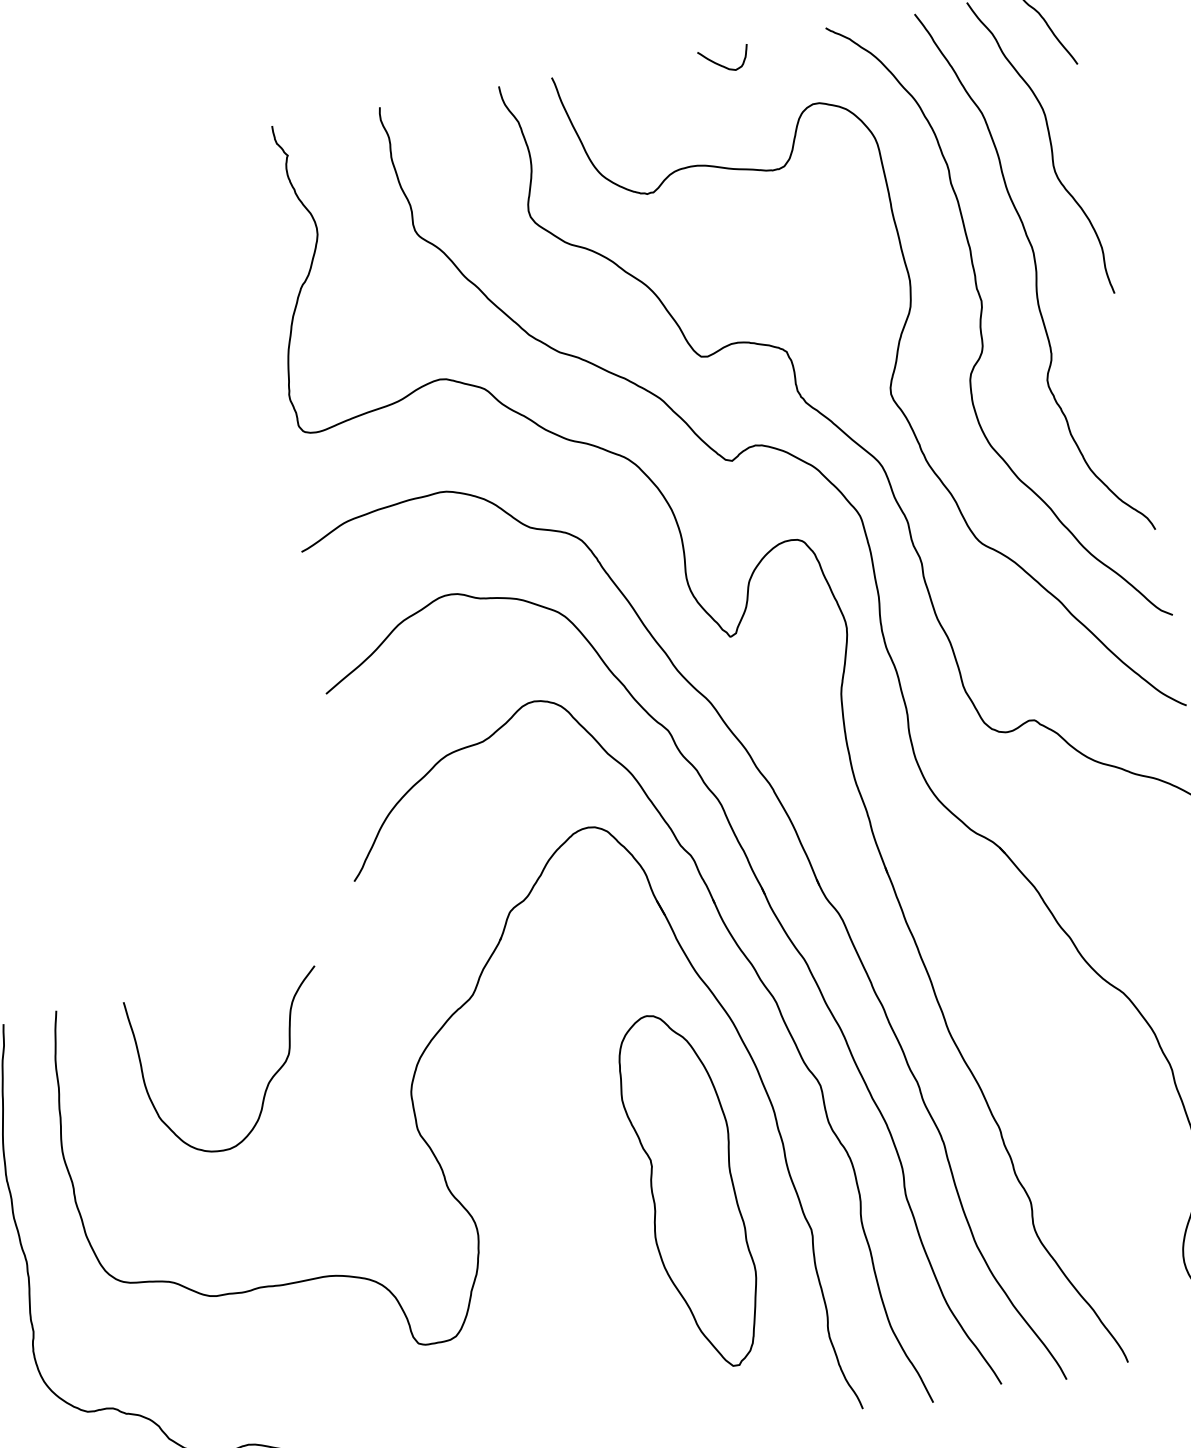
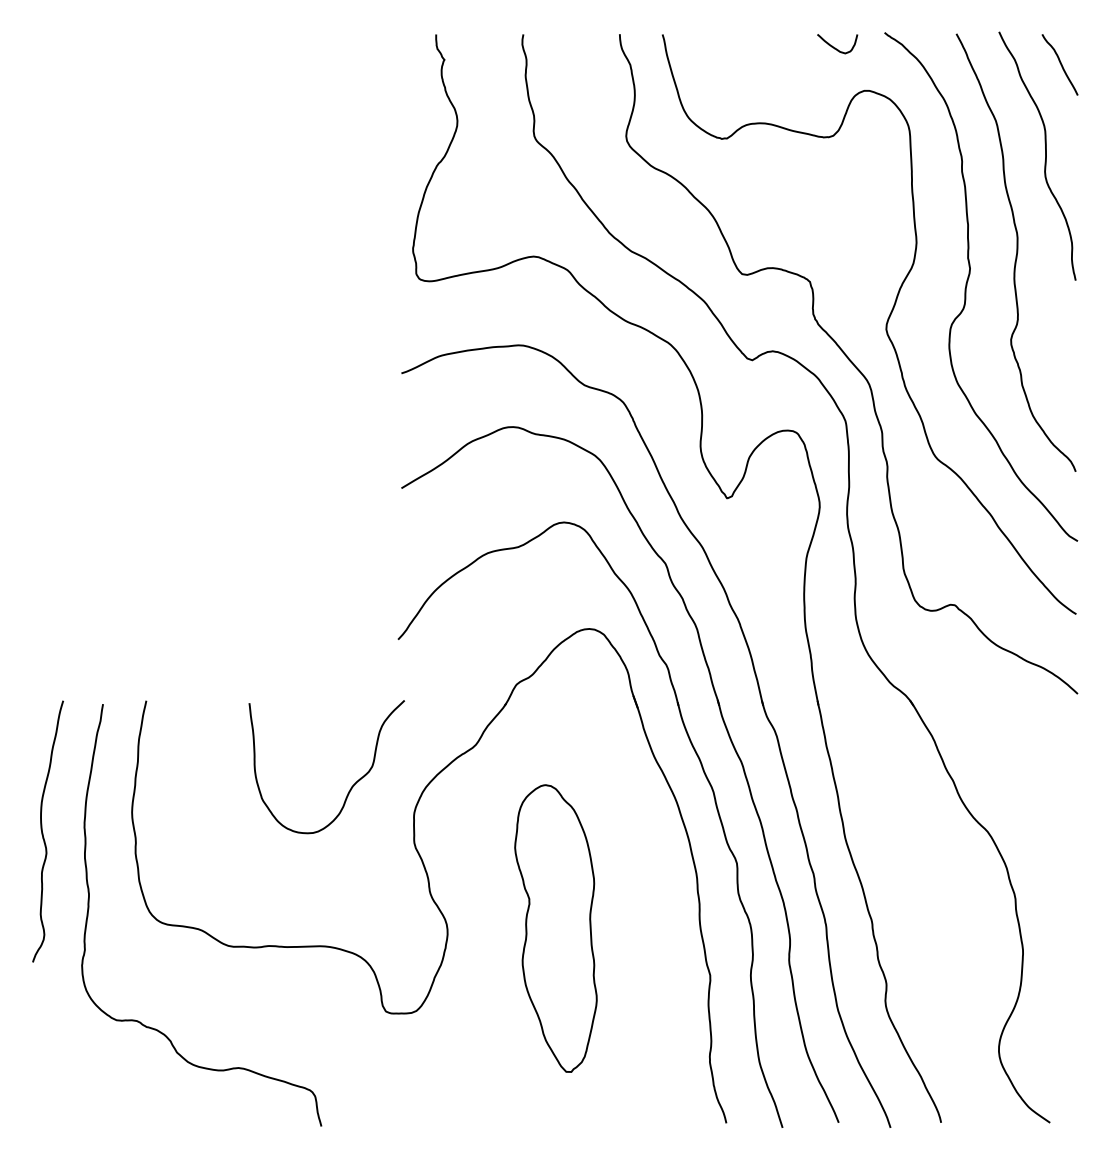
curve: (722, 64) -> (835, 47), moved
curve: (267, 1083) -> (351, 786), moved
part: (689, 1191) -> (555, 928), moved

